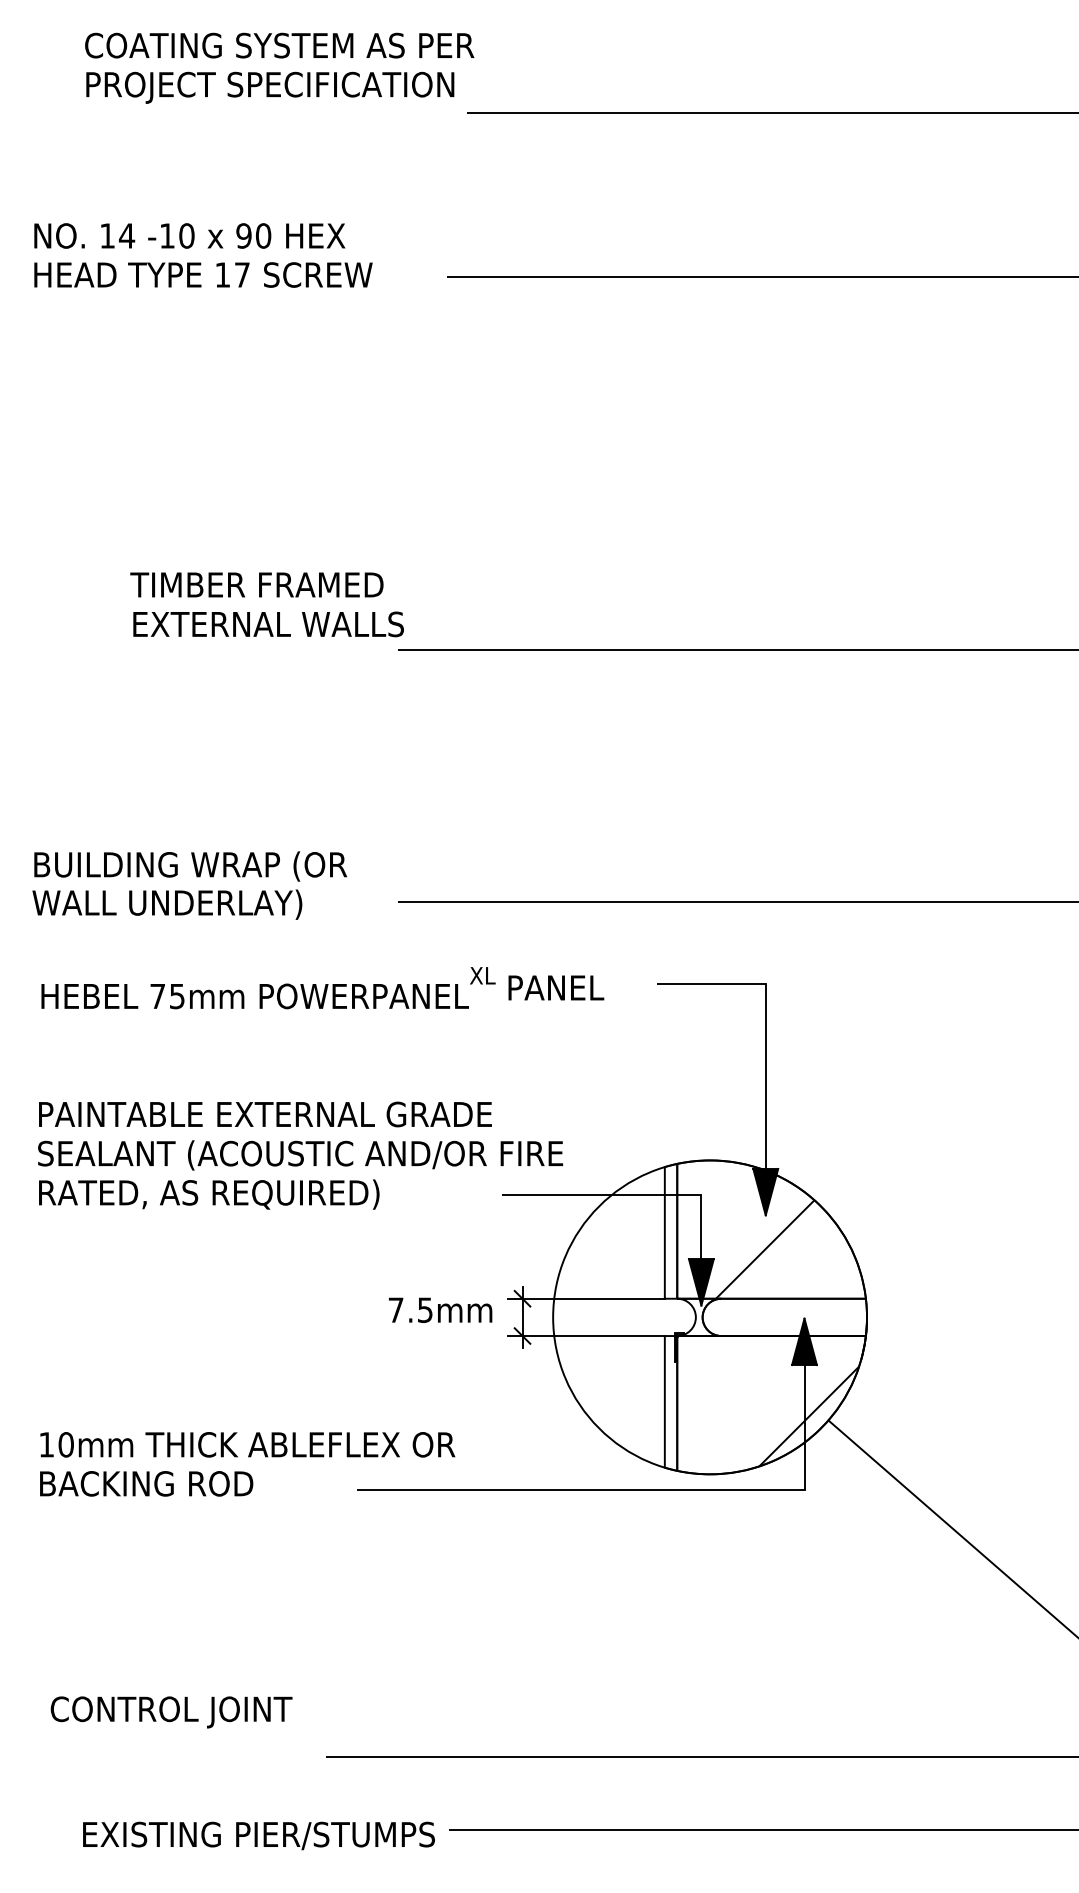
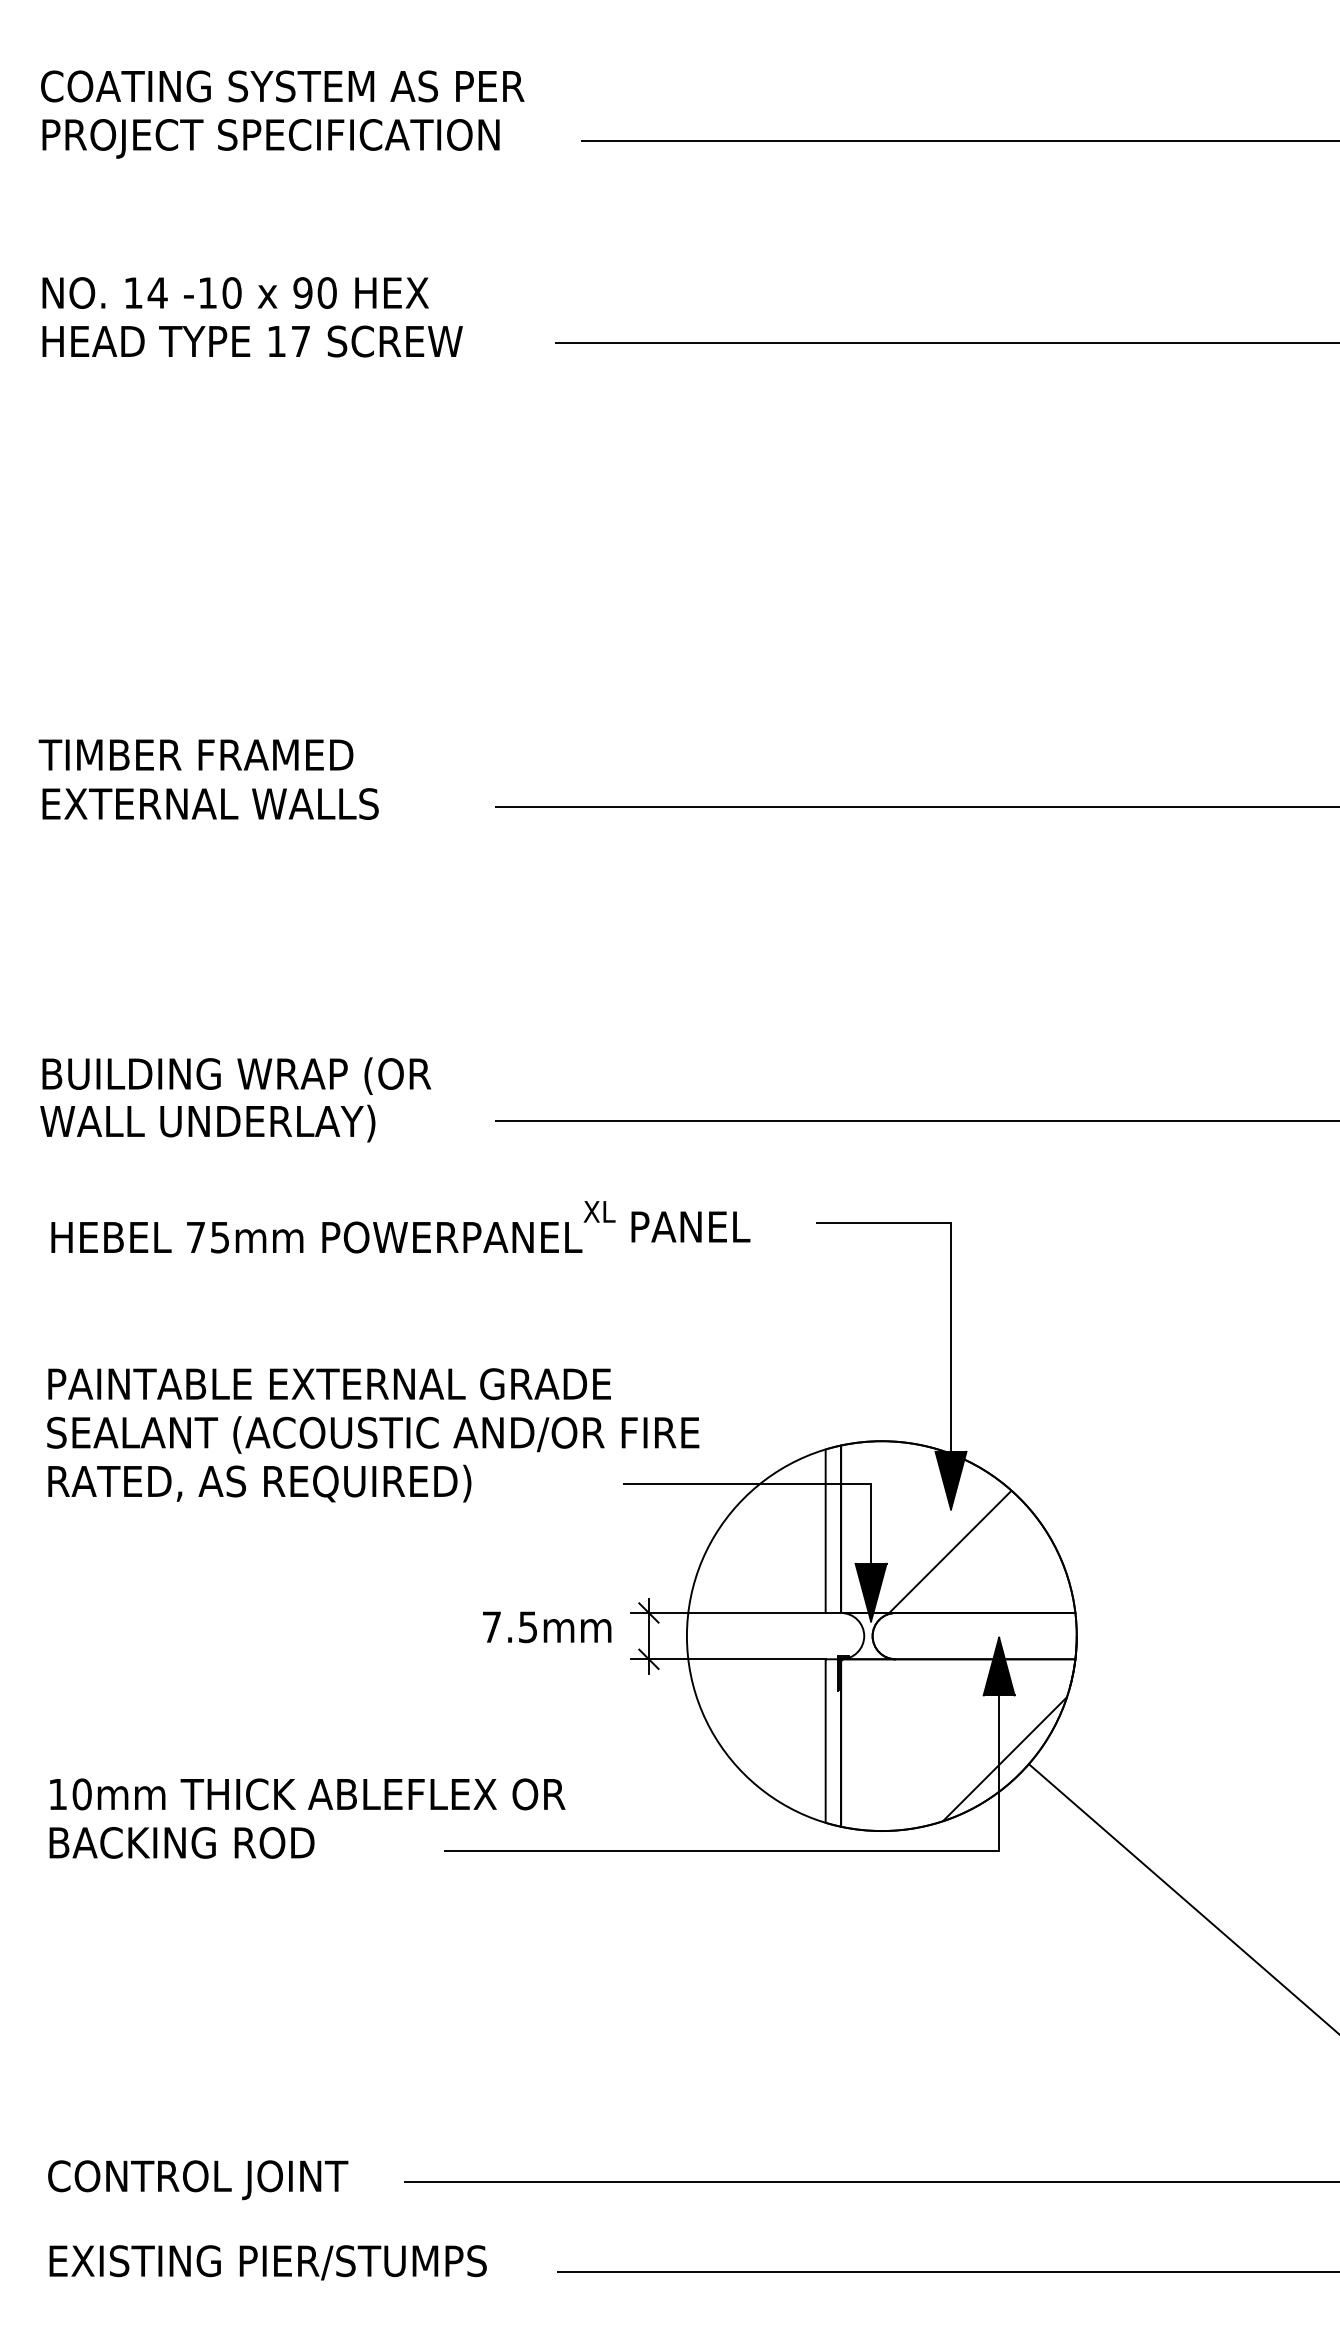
text: (279, 67) -> (282, 113), moved
text: (266, 604) -> (207, 779), moved
text: (171, 1712) -> (198, 2180), moved
text: (258, 1835) -> (267, 2262), moved

